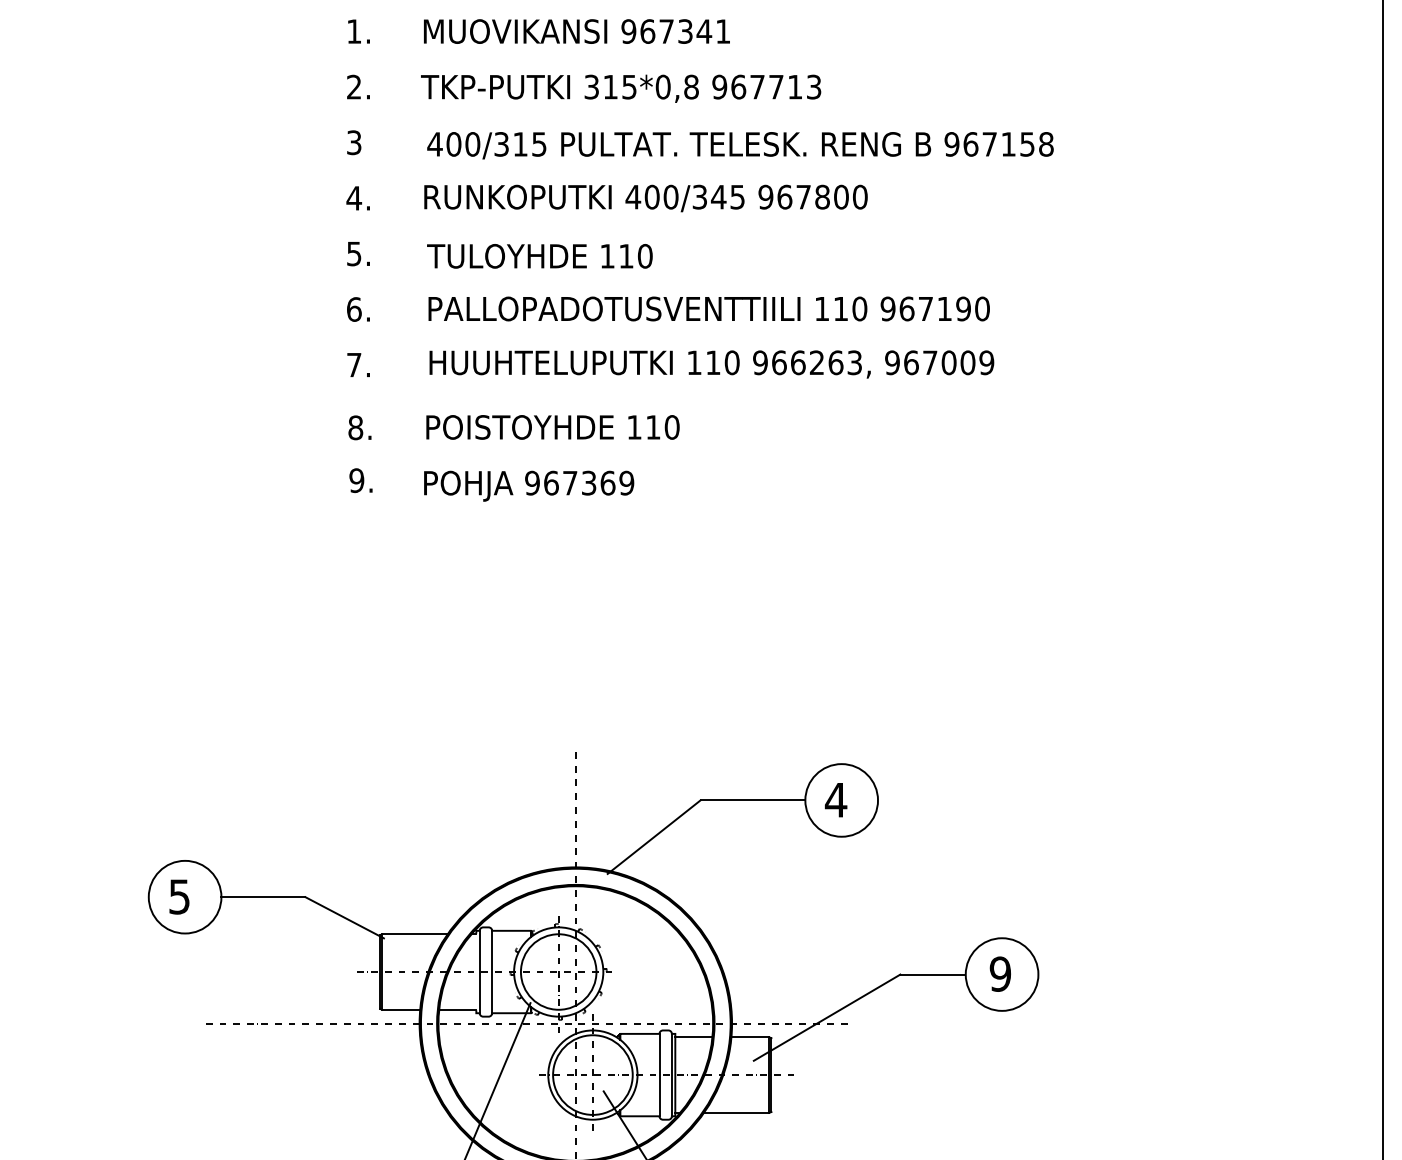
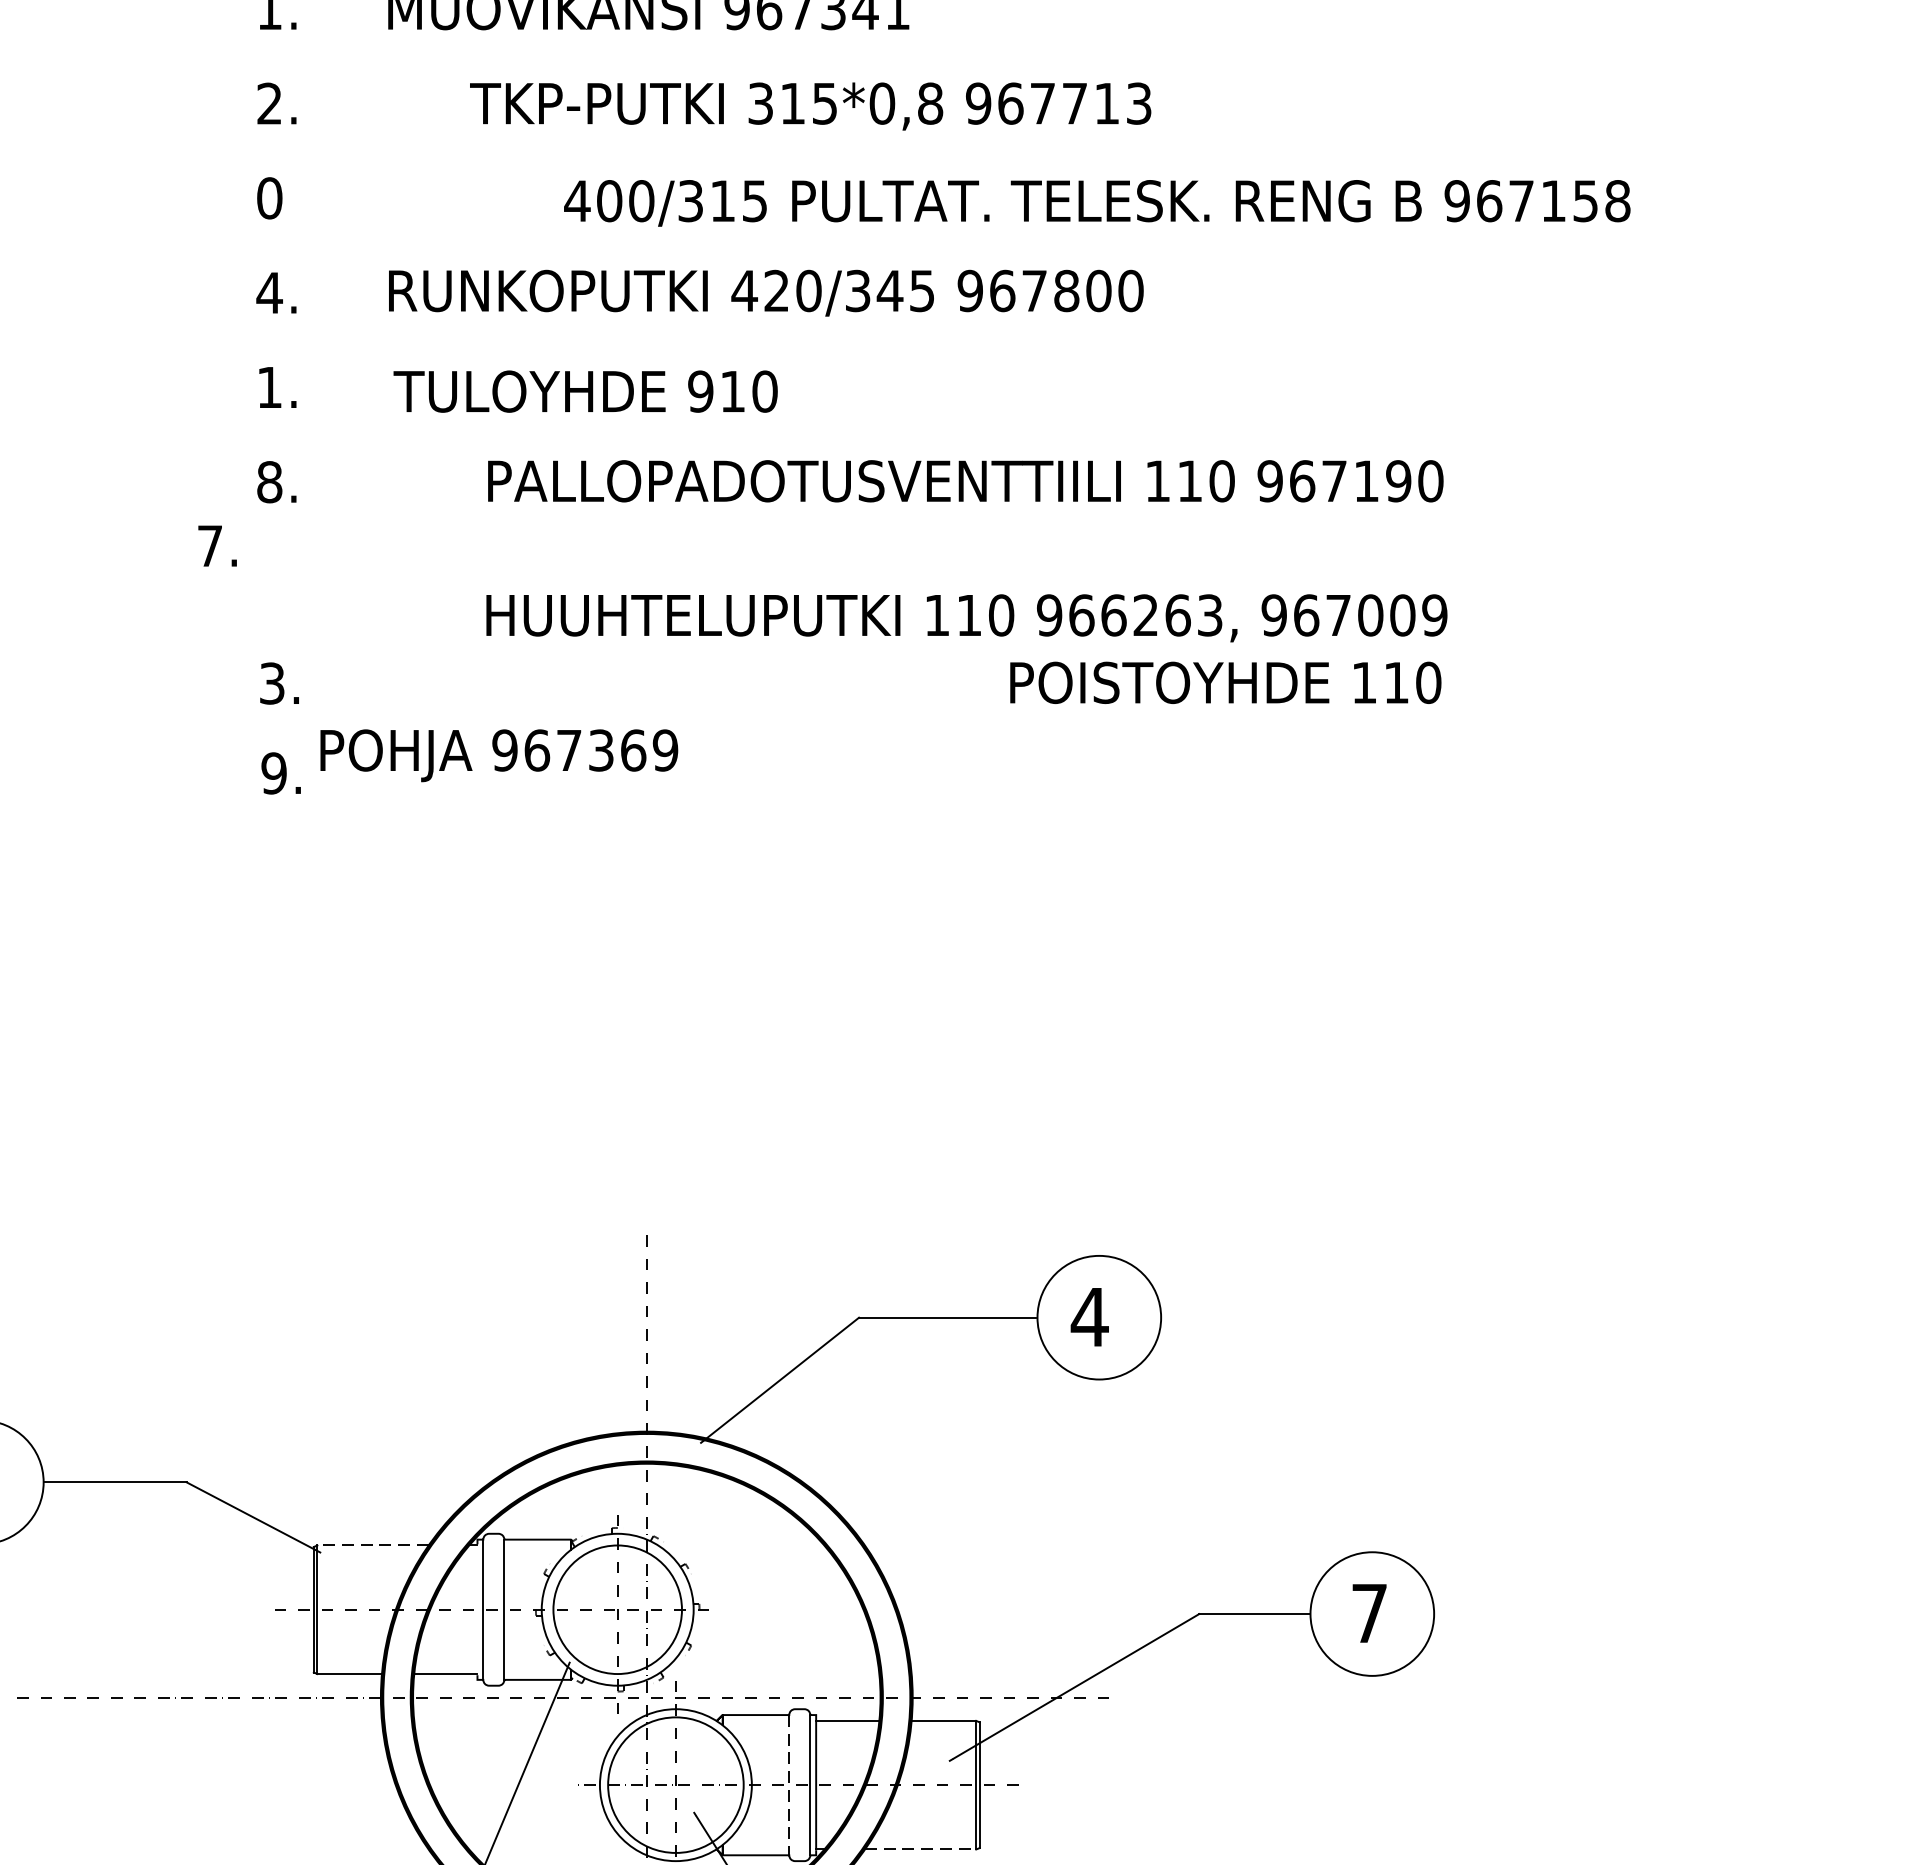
text: (621, 88) -> (811, 105), moved
text: (353, 142) -> (268, 197), 3 -> 0
text: (740, 145) -> (1097, 203), moved
text: (651, 196) -> (775, 289), 400/345 -> 420/345
text: (354, 254) -> (270, 388), 5. -> 1.
text: (607, 256) -> (700, 391), 110 -> 910
text: (708, 308) -> (964, 480), moved
text: (354, 309) -> (270, 482), 6. -> 8.
text: (358, 364) -> (217, 545), moved
text: (711, 364) -> (966, 618), moved
text: (355, 427) -> (271, 682), 8. -> 3.
text: (552, 427) -> (1224, 682), moved
text: (529, 485) -> (499, 754), moved
line: (414, 934) -> (372, 1545), solid -> dashed
text: (1000, 973) -> (1369, 1612), 9 -> 7
line: (659, 1075) -> (789, 1785), solid -> dashed
line: (736, 1112) -> (920, 1848), solid -> dashed

